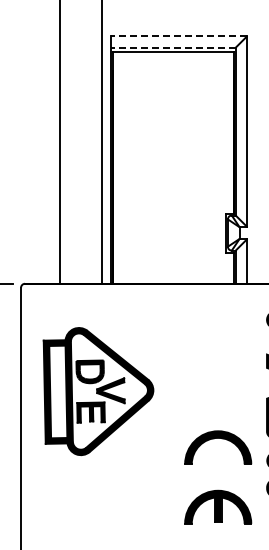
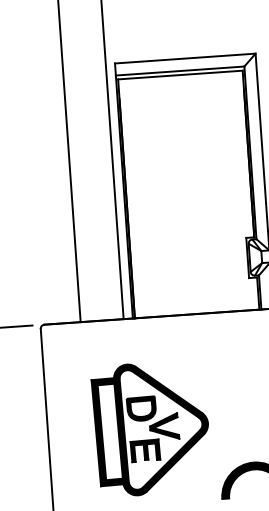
line: (178, 36) -> (184, 59), dashed -> solid
line: (172, 47) -> (179, 70), dashed -> solid
part: (98, 391) -> (151, 428), moved

